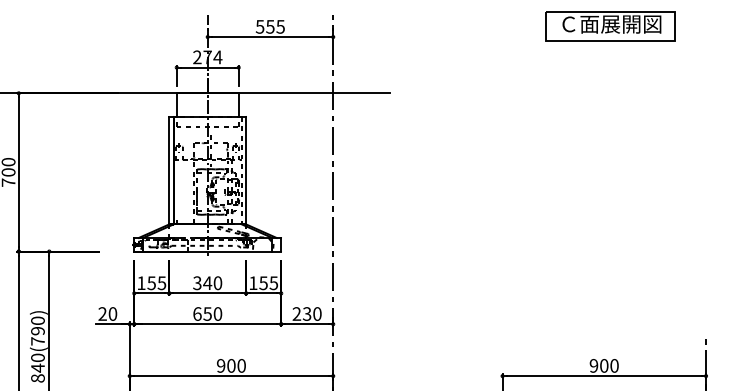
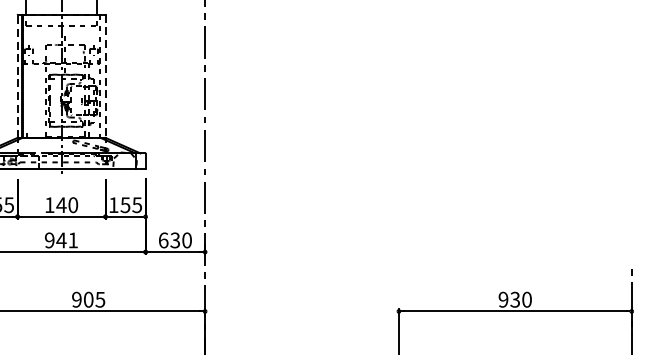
line: (169, 170) -> (17, 76), solid -> dashed
line: (246, 170) -> (105, 76), solid -> dashed
text: (197, 283) -> (49, 205), 340 -> 140
text: (207, 313) -> (61, 239), 650 -> 941
text: (296, 313) -> (163, 239), 230 -> 630
text: (241, 365) -> (100, 299), 900 -> 905
text: (604, 365) -> (515, 299), 900 -> 930

